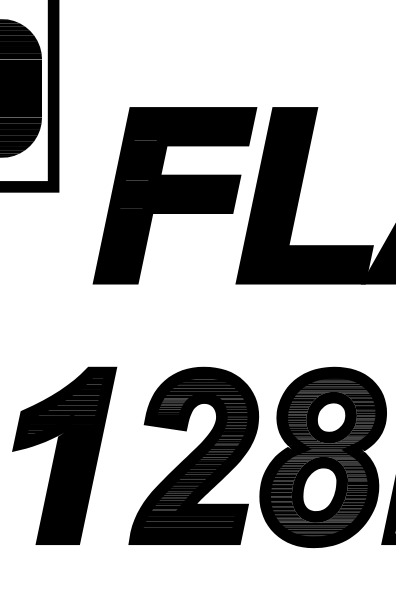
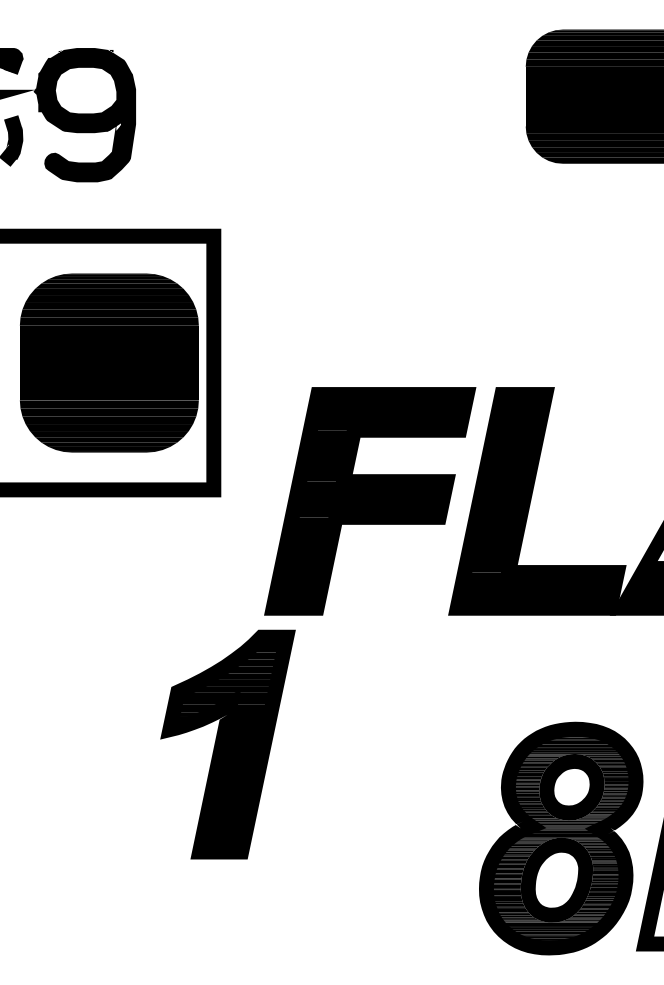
part: (64, 455) -> (227, 744), moved
part: (193, 455) -> (394, 836), removed

